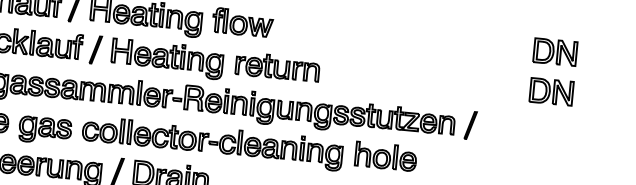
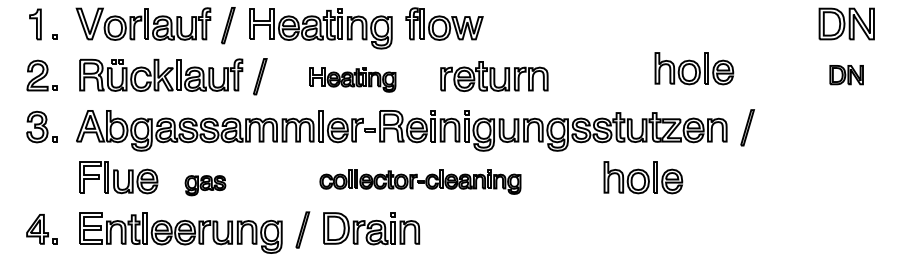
part: (167, 58) -> (352, 79), size x0.6
part: (433, 75) -> (694, 68), added
part: (551, 91) -> (846, 74), size x0.6
part: (45, 130) -> (205, 185), size x0.6
part: (212, 143) -> (420, 181), size x0.6

